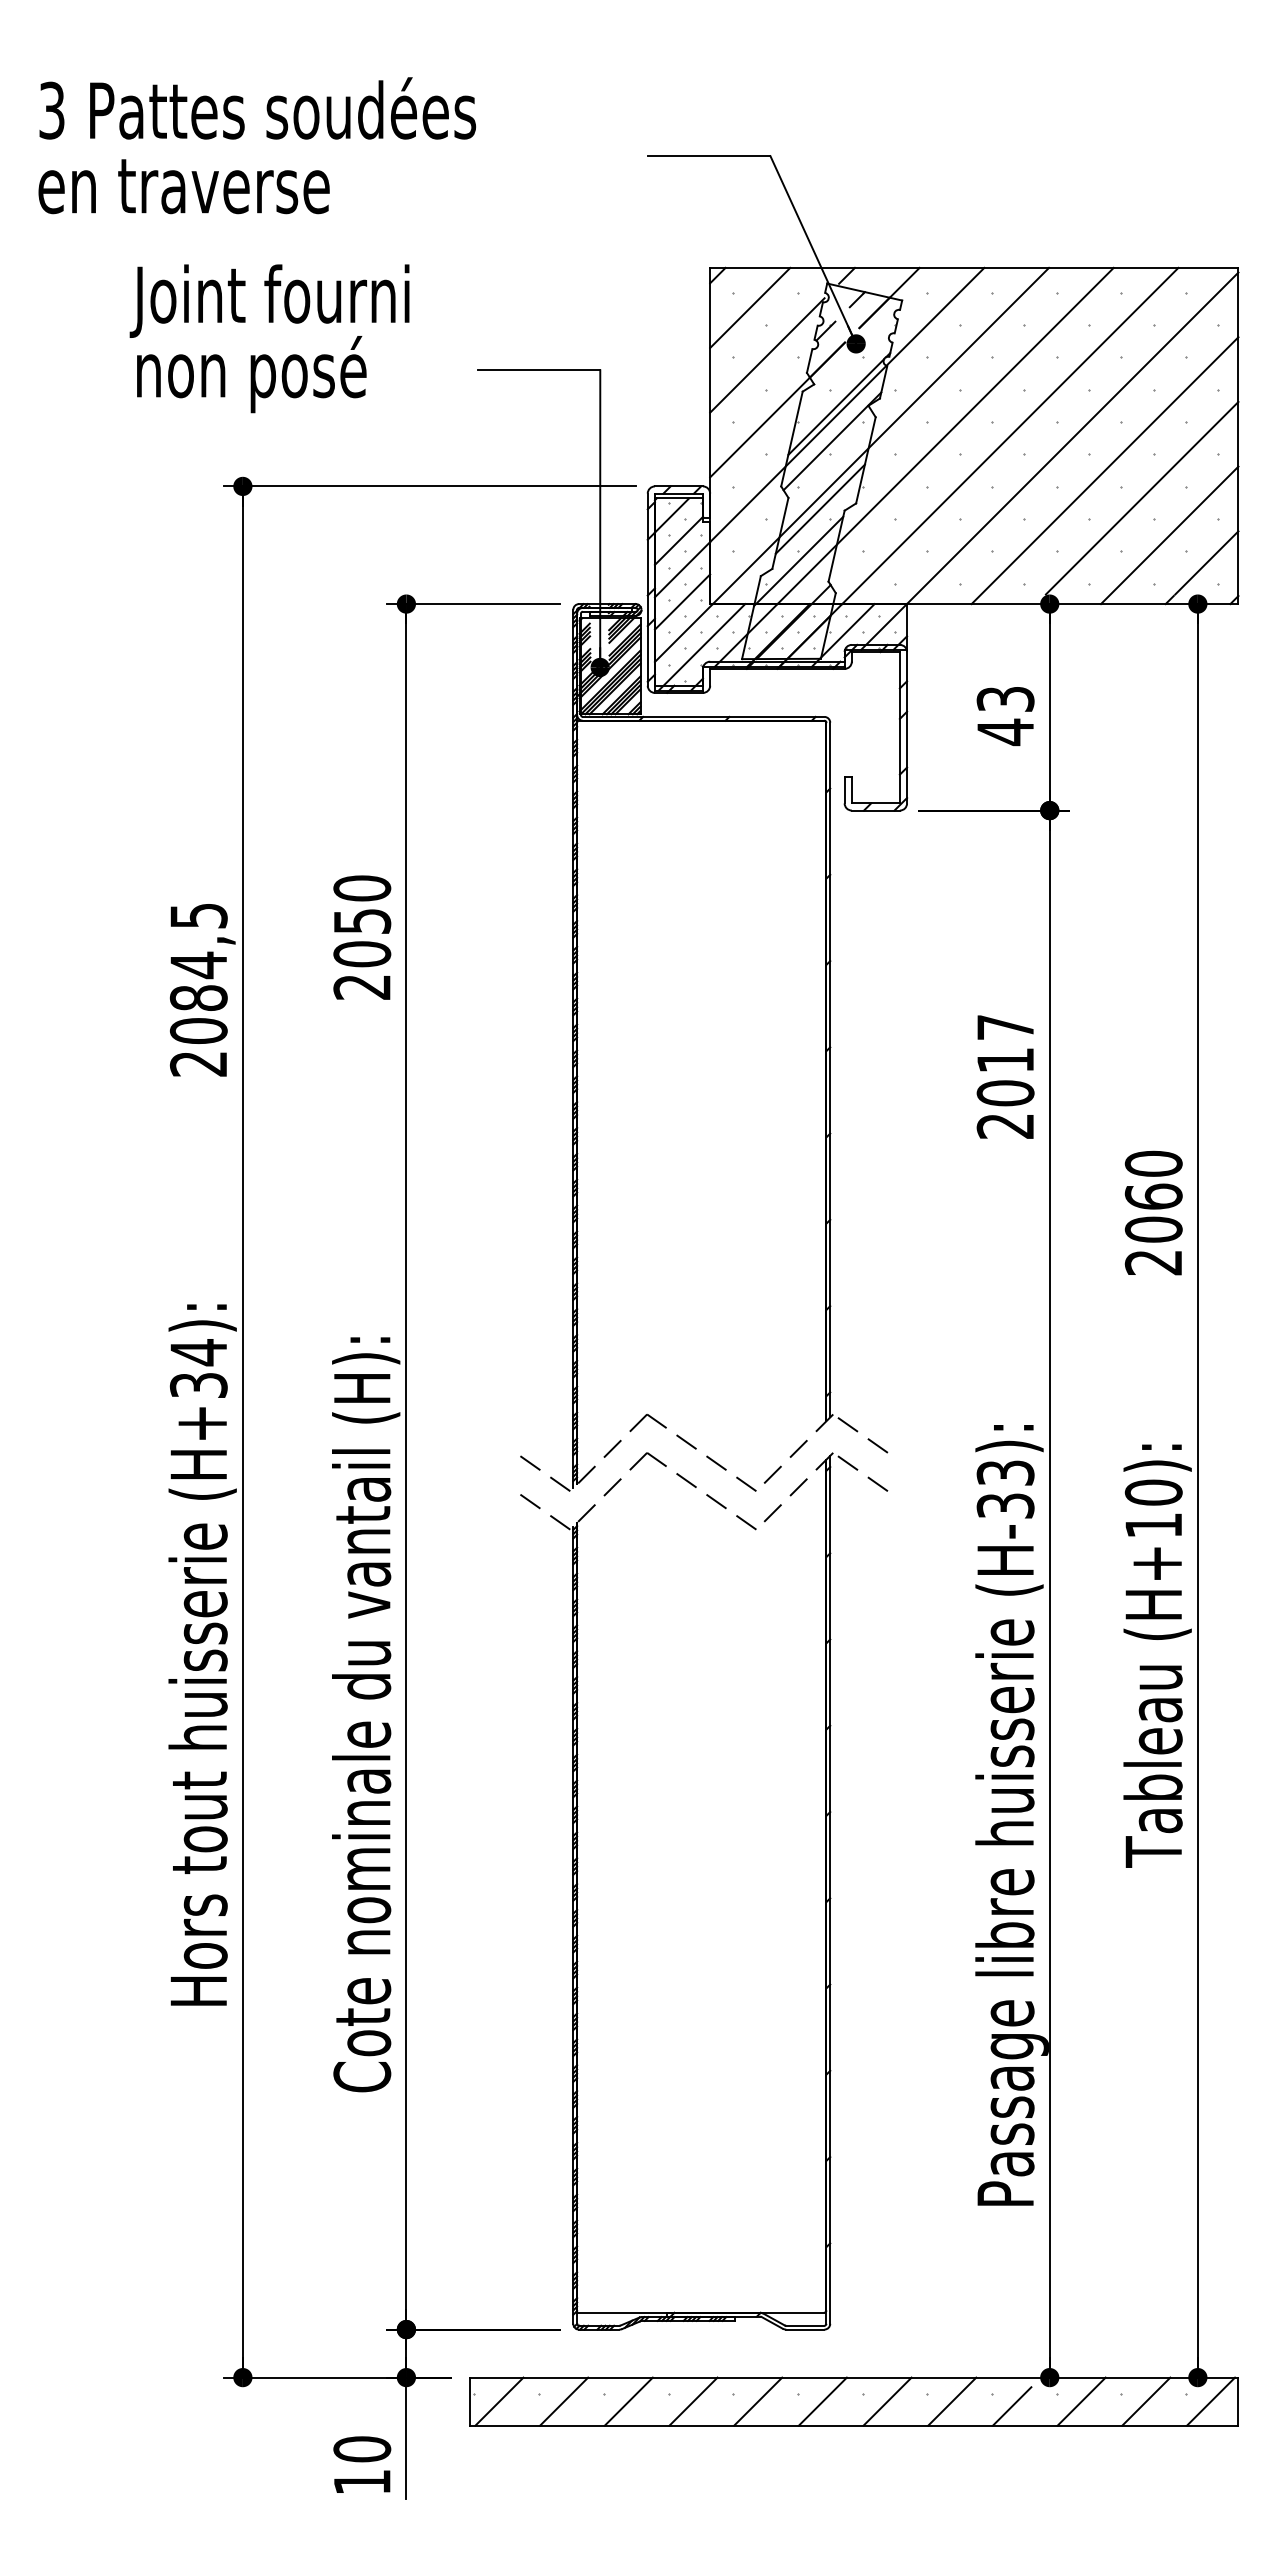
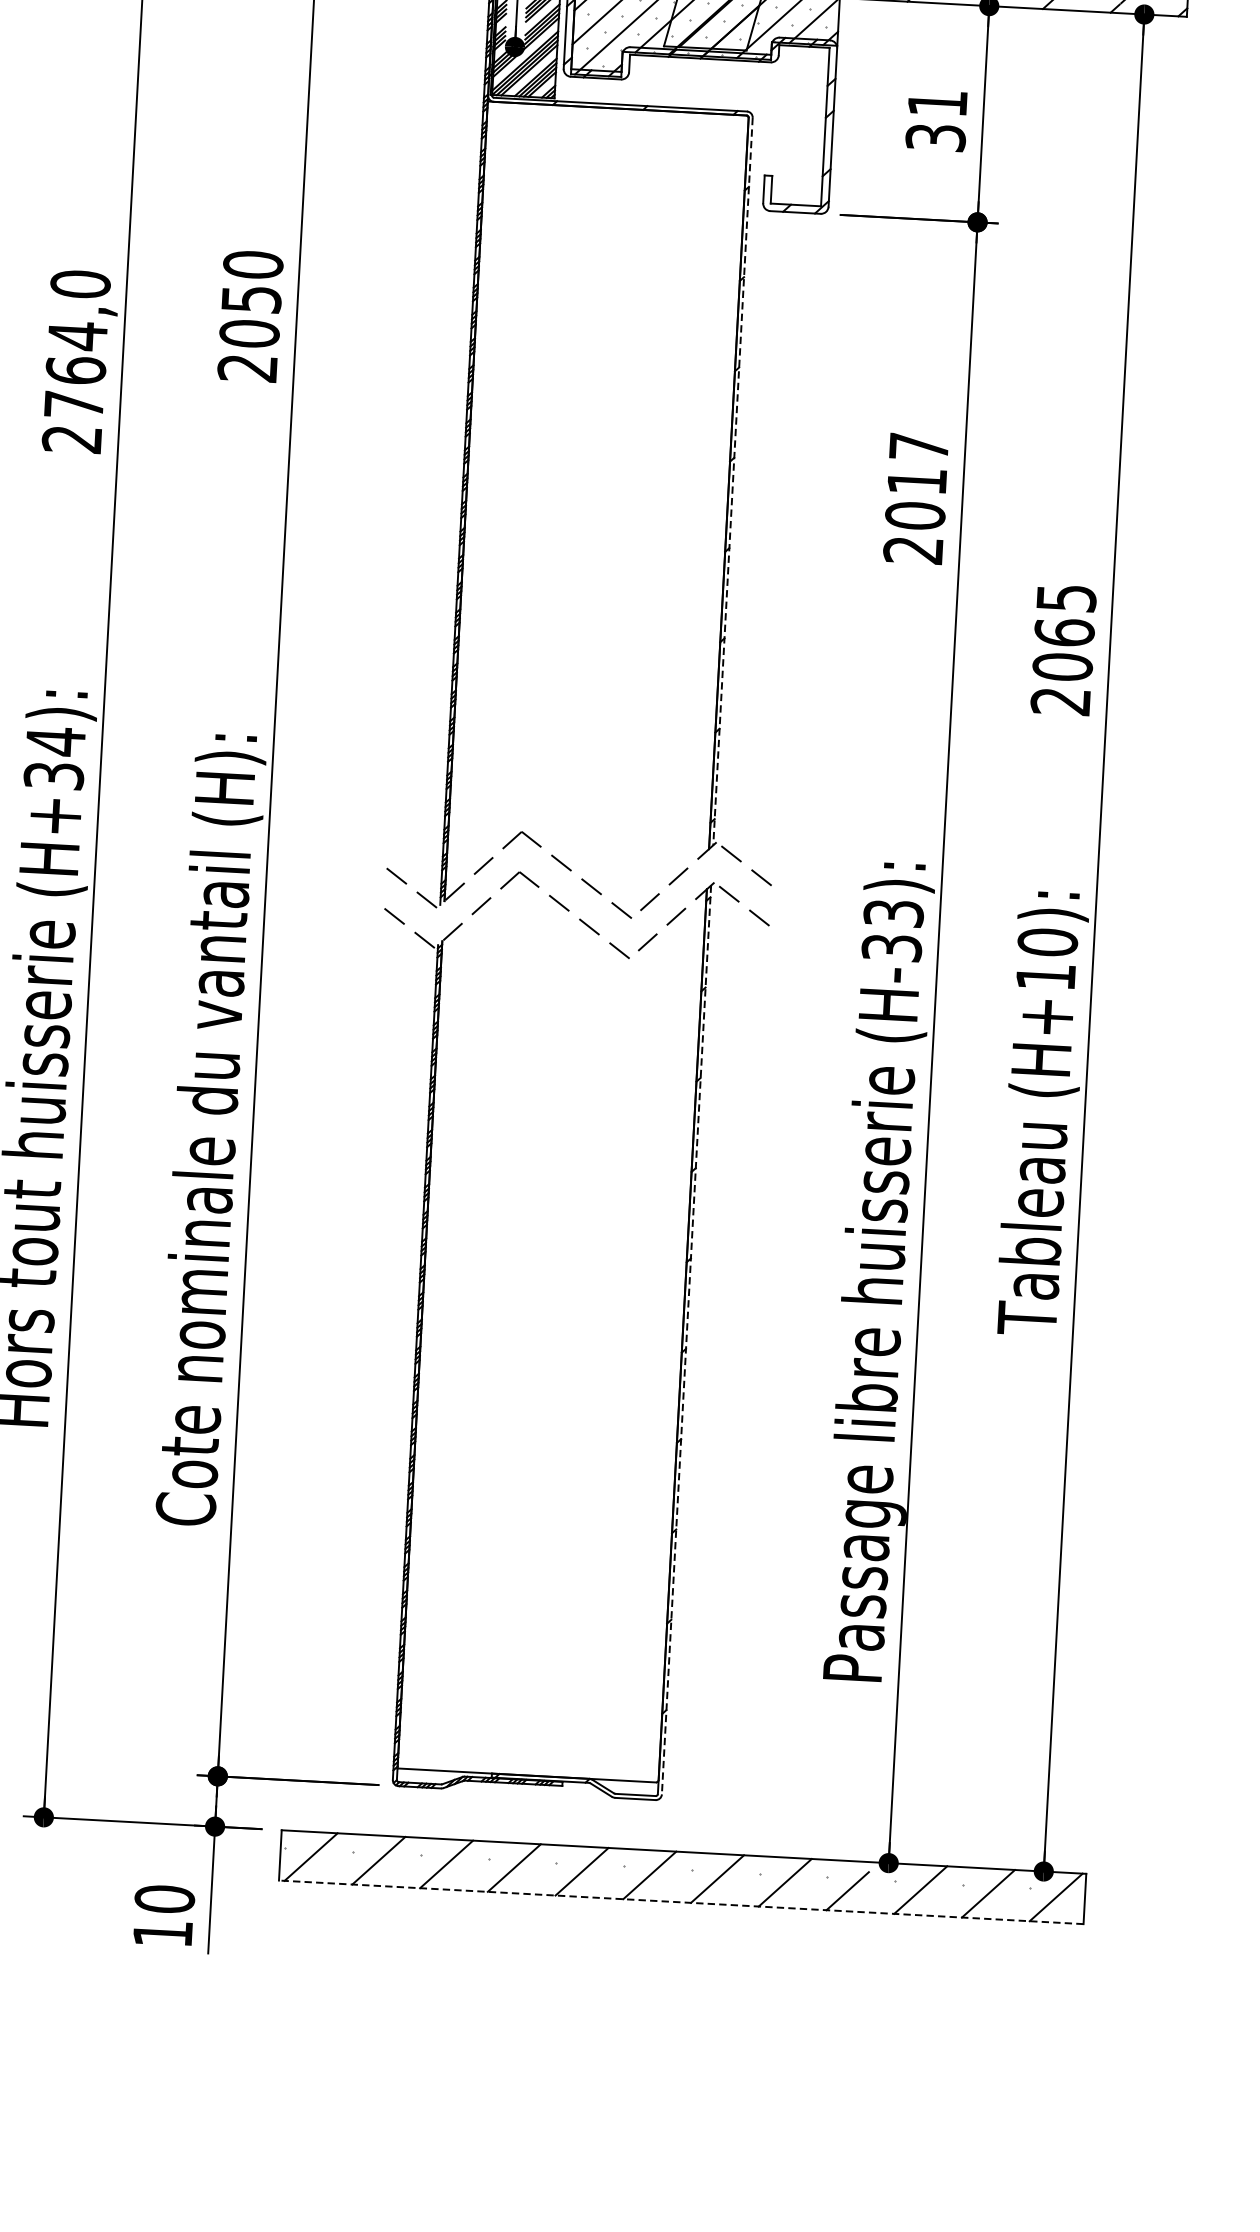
text: (1005, 716) -> (936, 121), 43 -> 31
text: (198, 972) -> (77, 343), 2084,5 -> 2764,0
line: (830, 1070) -> (733, 482), solid -> dashed
text: (1153, 1163) -> (1066, 597), 2060 -> 2065
line: (830, 1889) -> (686, 1339), solid -> dashed
line: (853, 2425) -> (680, 1902), solid -> dashed

